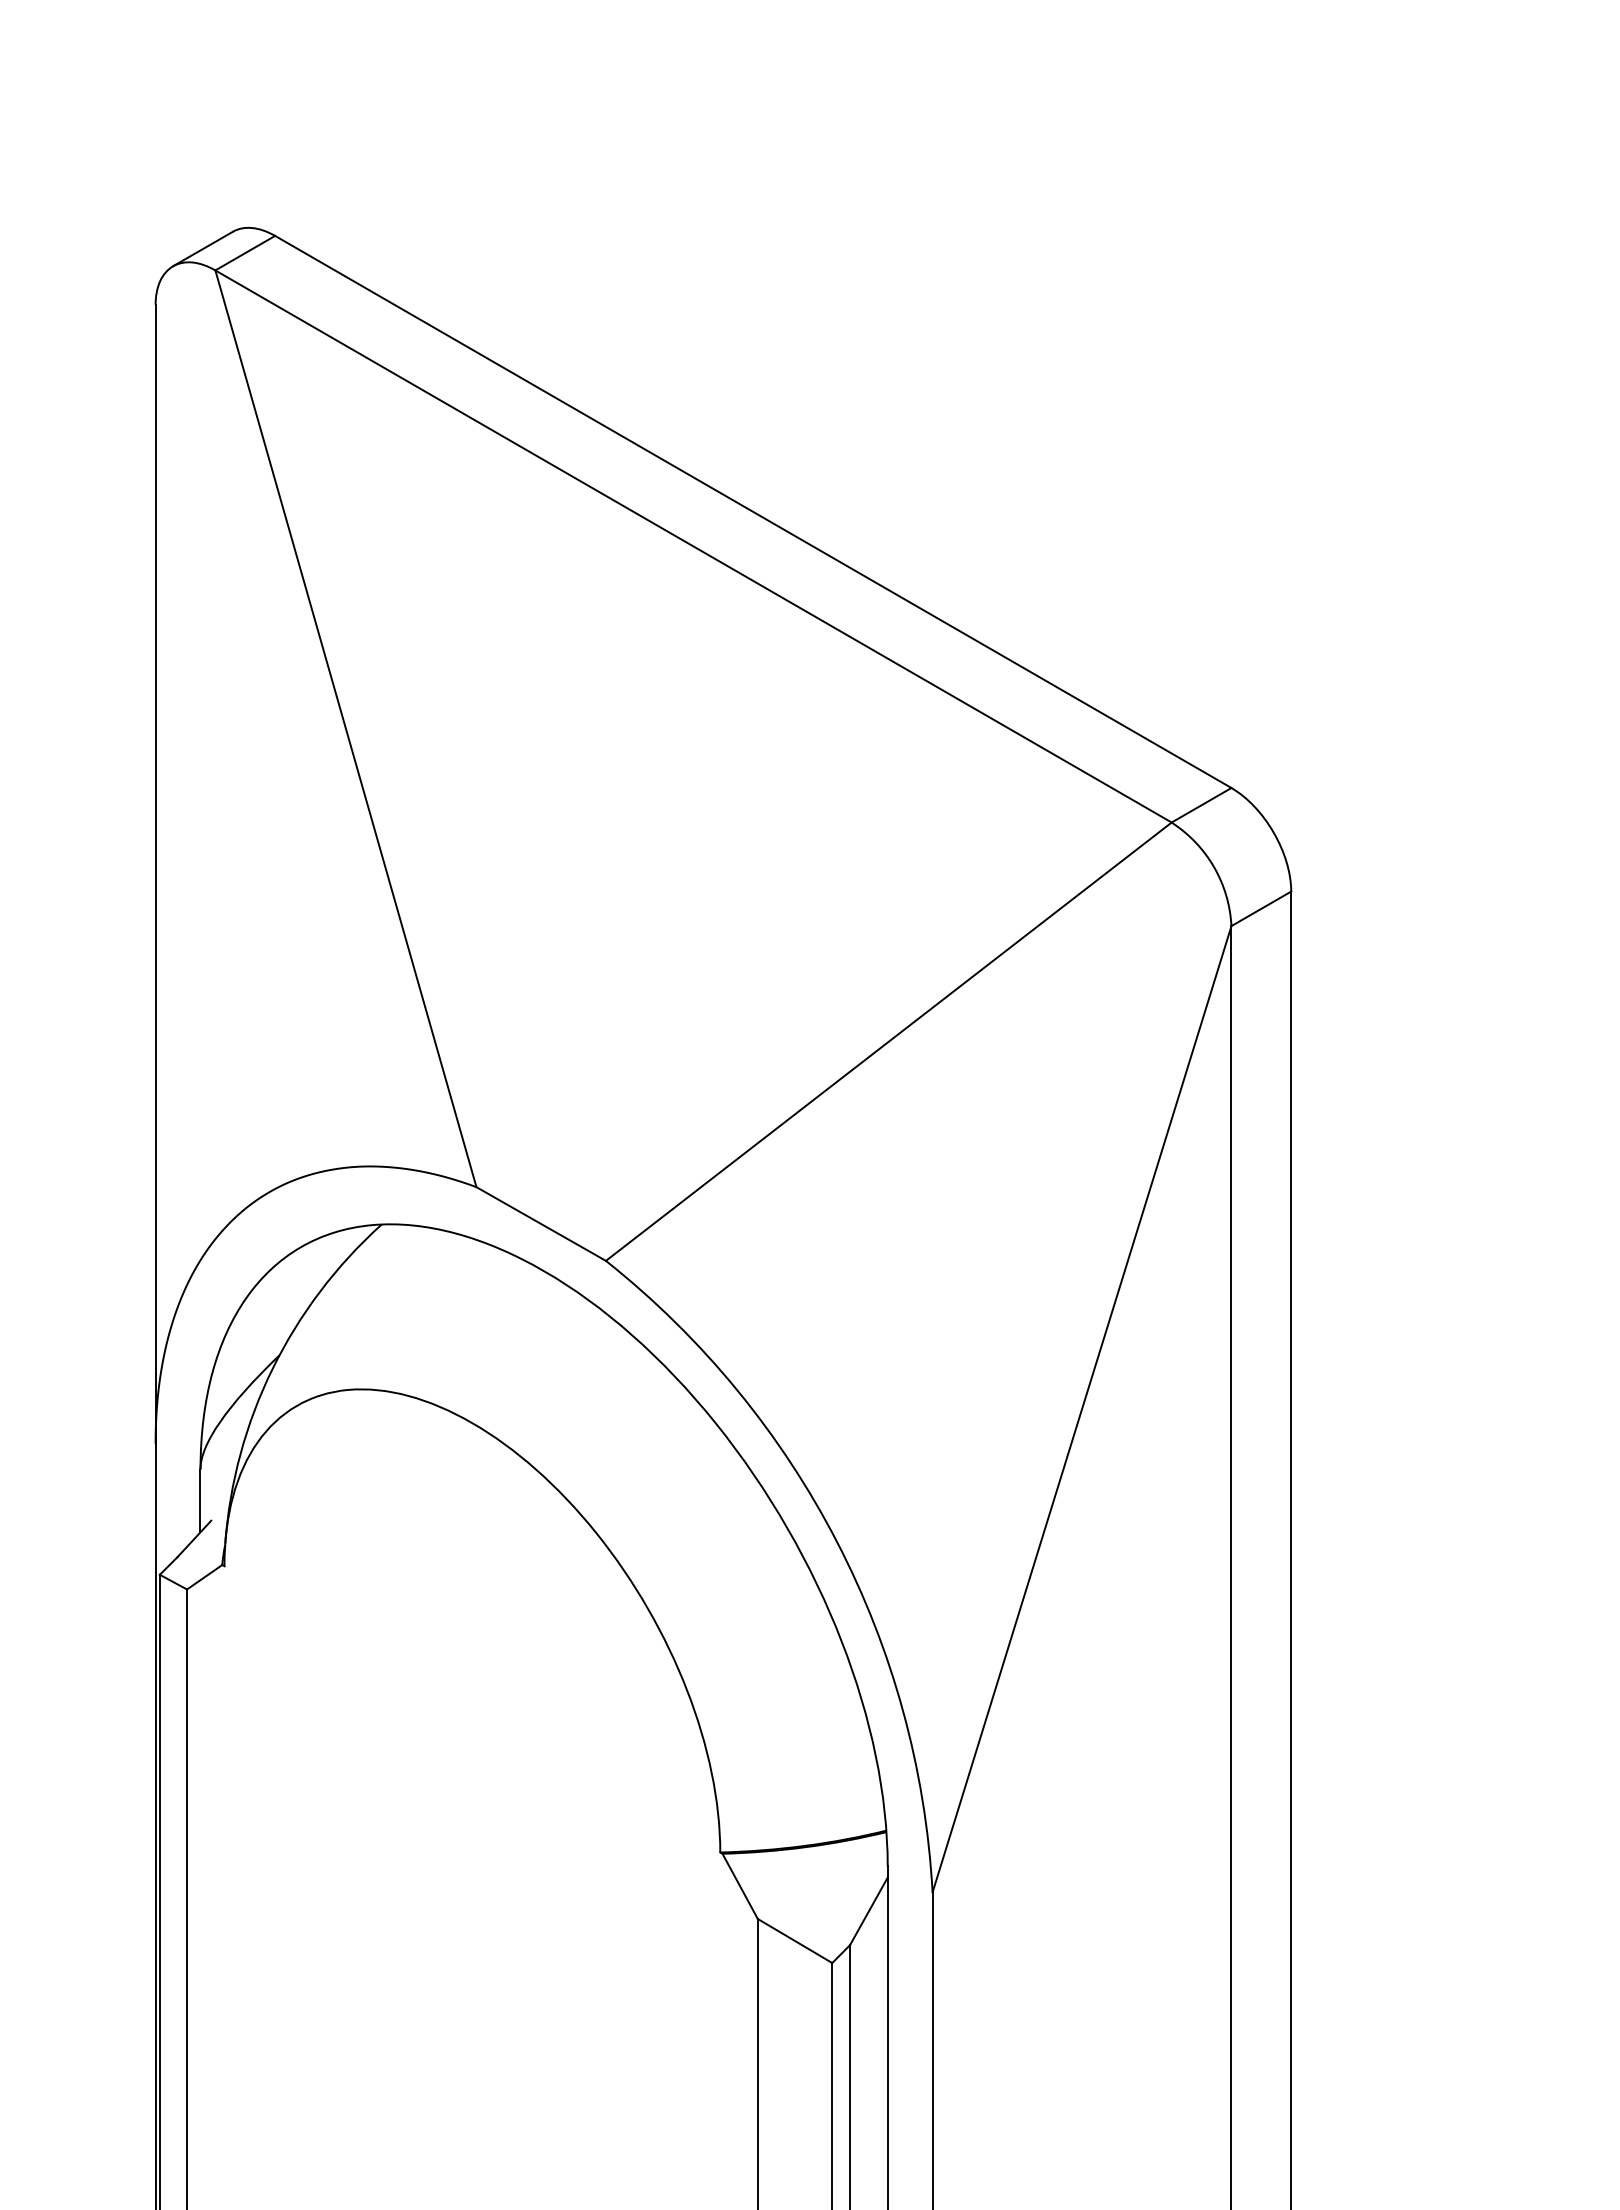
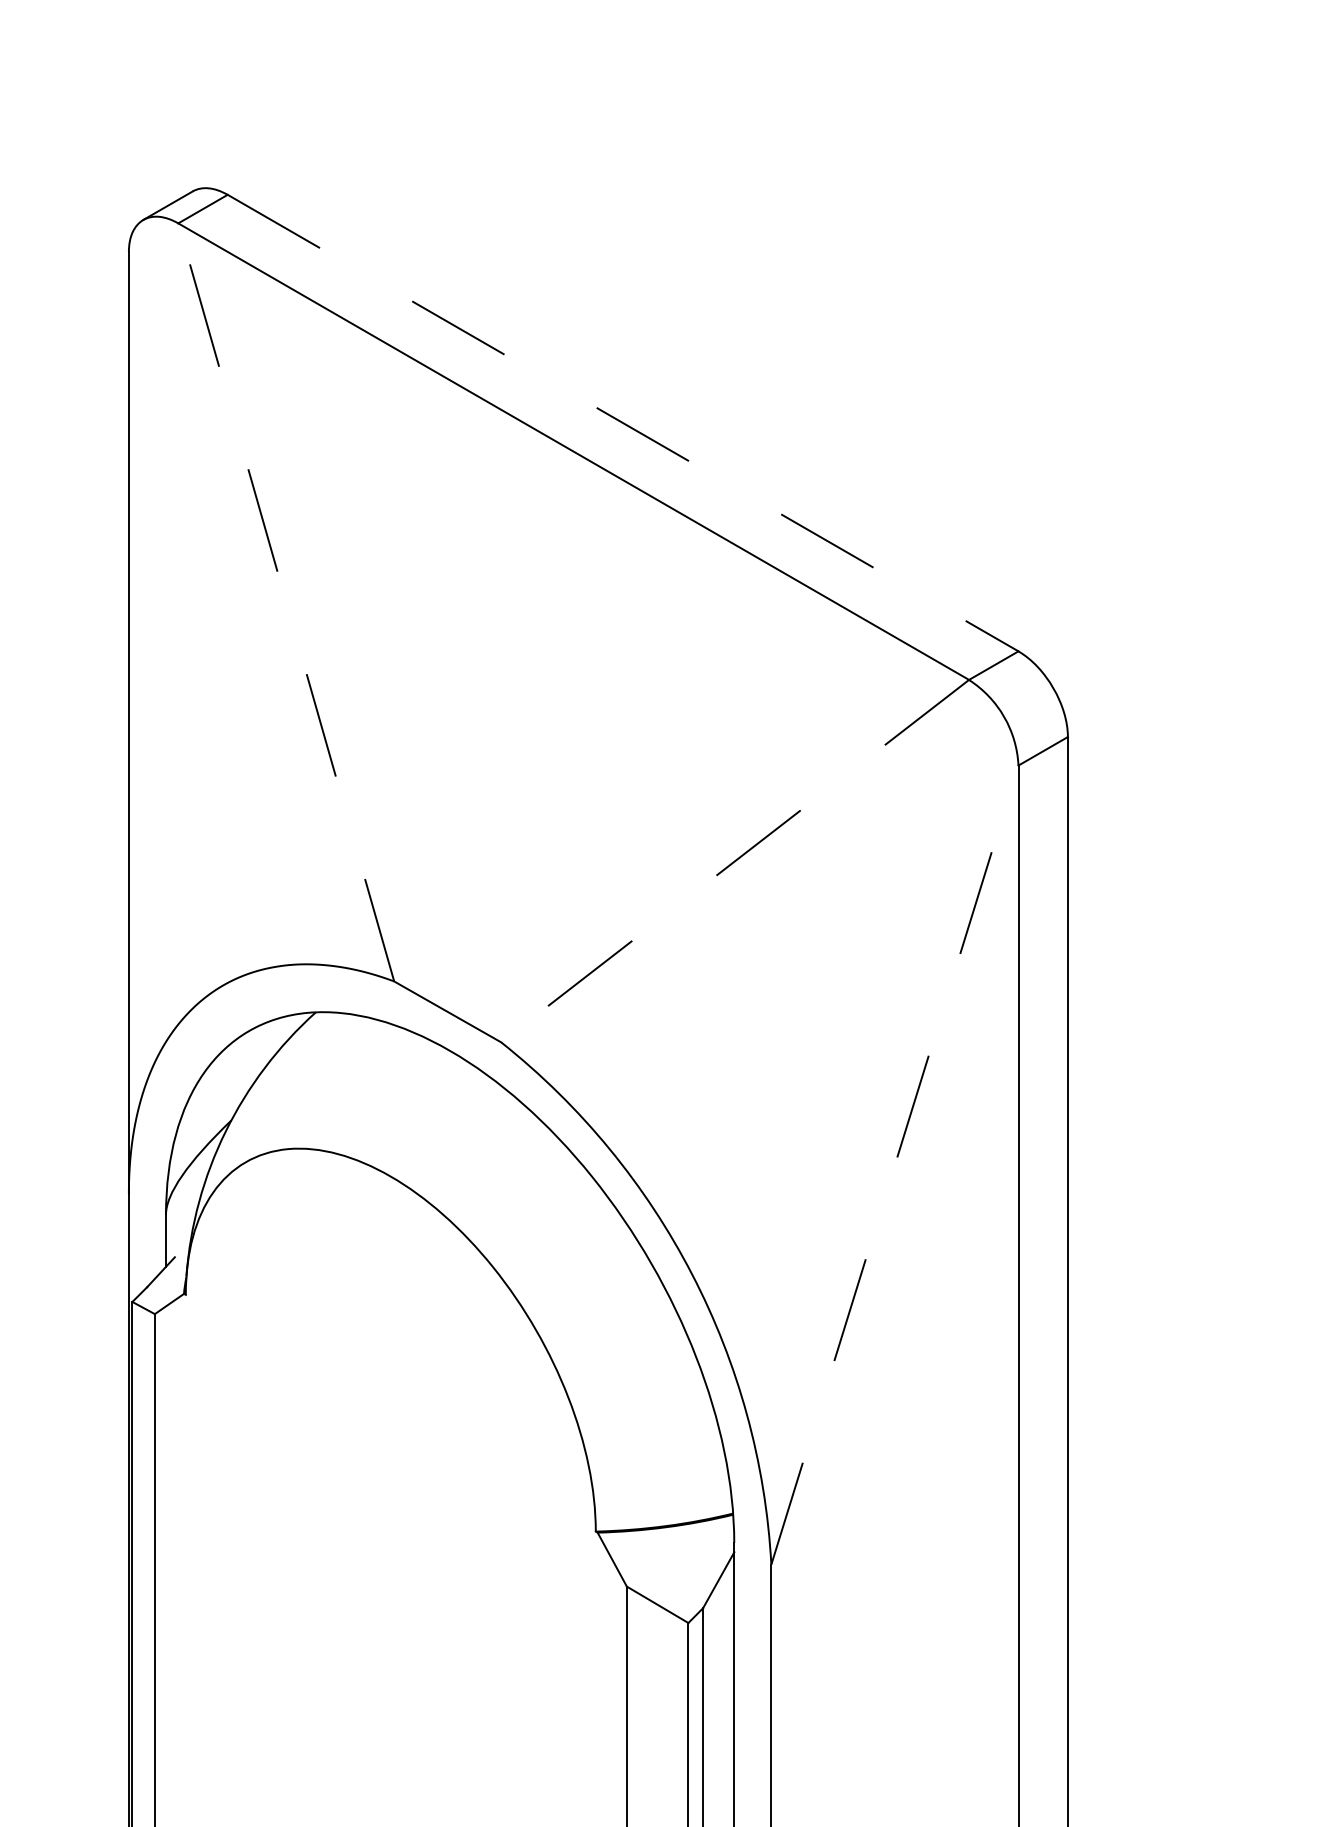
line: (753, 512) -> (623, 423), solid -> dashed
line: (345, 728) -> (285, 602), solid -> dashed
line: (888, 1041) -> (734, 860), solid -> dashed
line: (1082, 1409) -> (895, 1165), solid -> dashed

